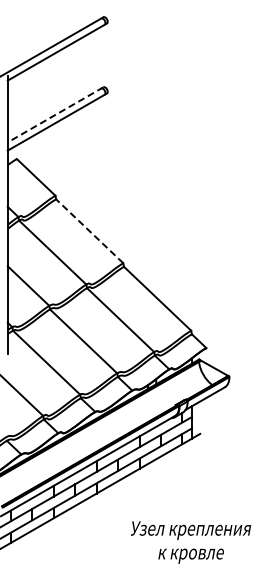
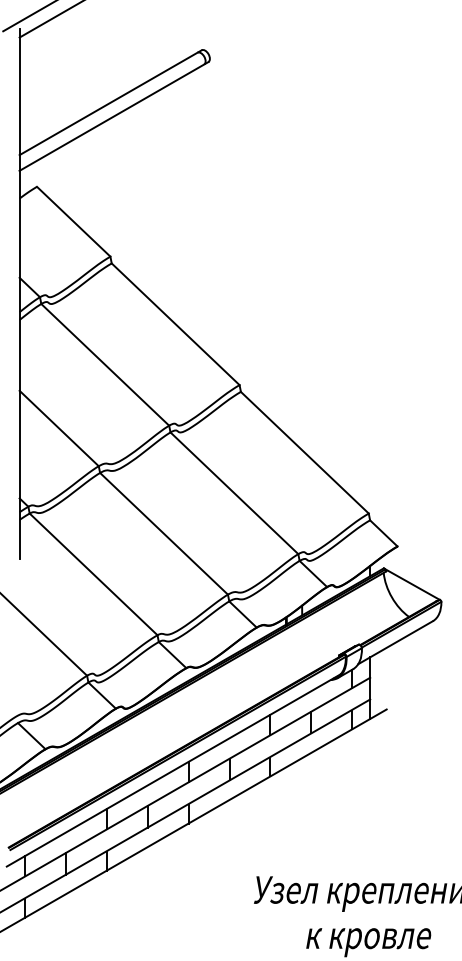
line: (55, 115) -> (110, 103), dashed -> solid
line: (89, 230) -> (175, 322), dashed -> solid

